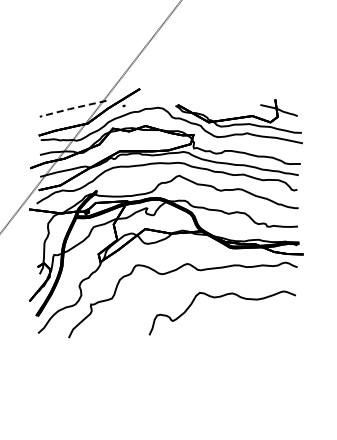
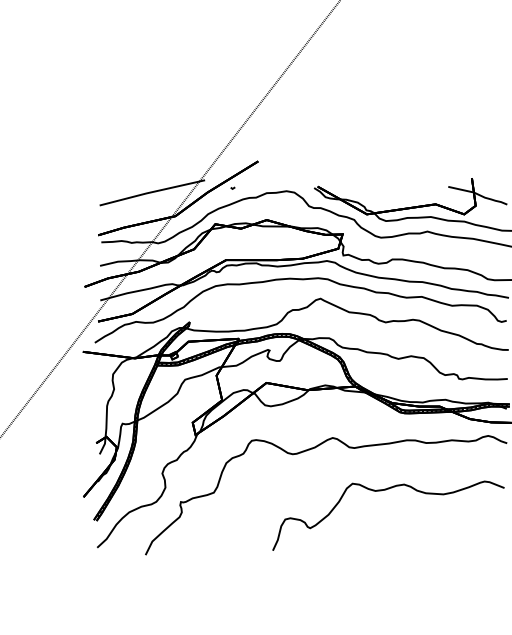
line: (72, 108) -> (151, 192), dashed -> solid

